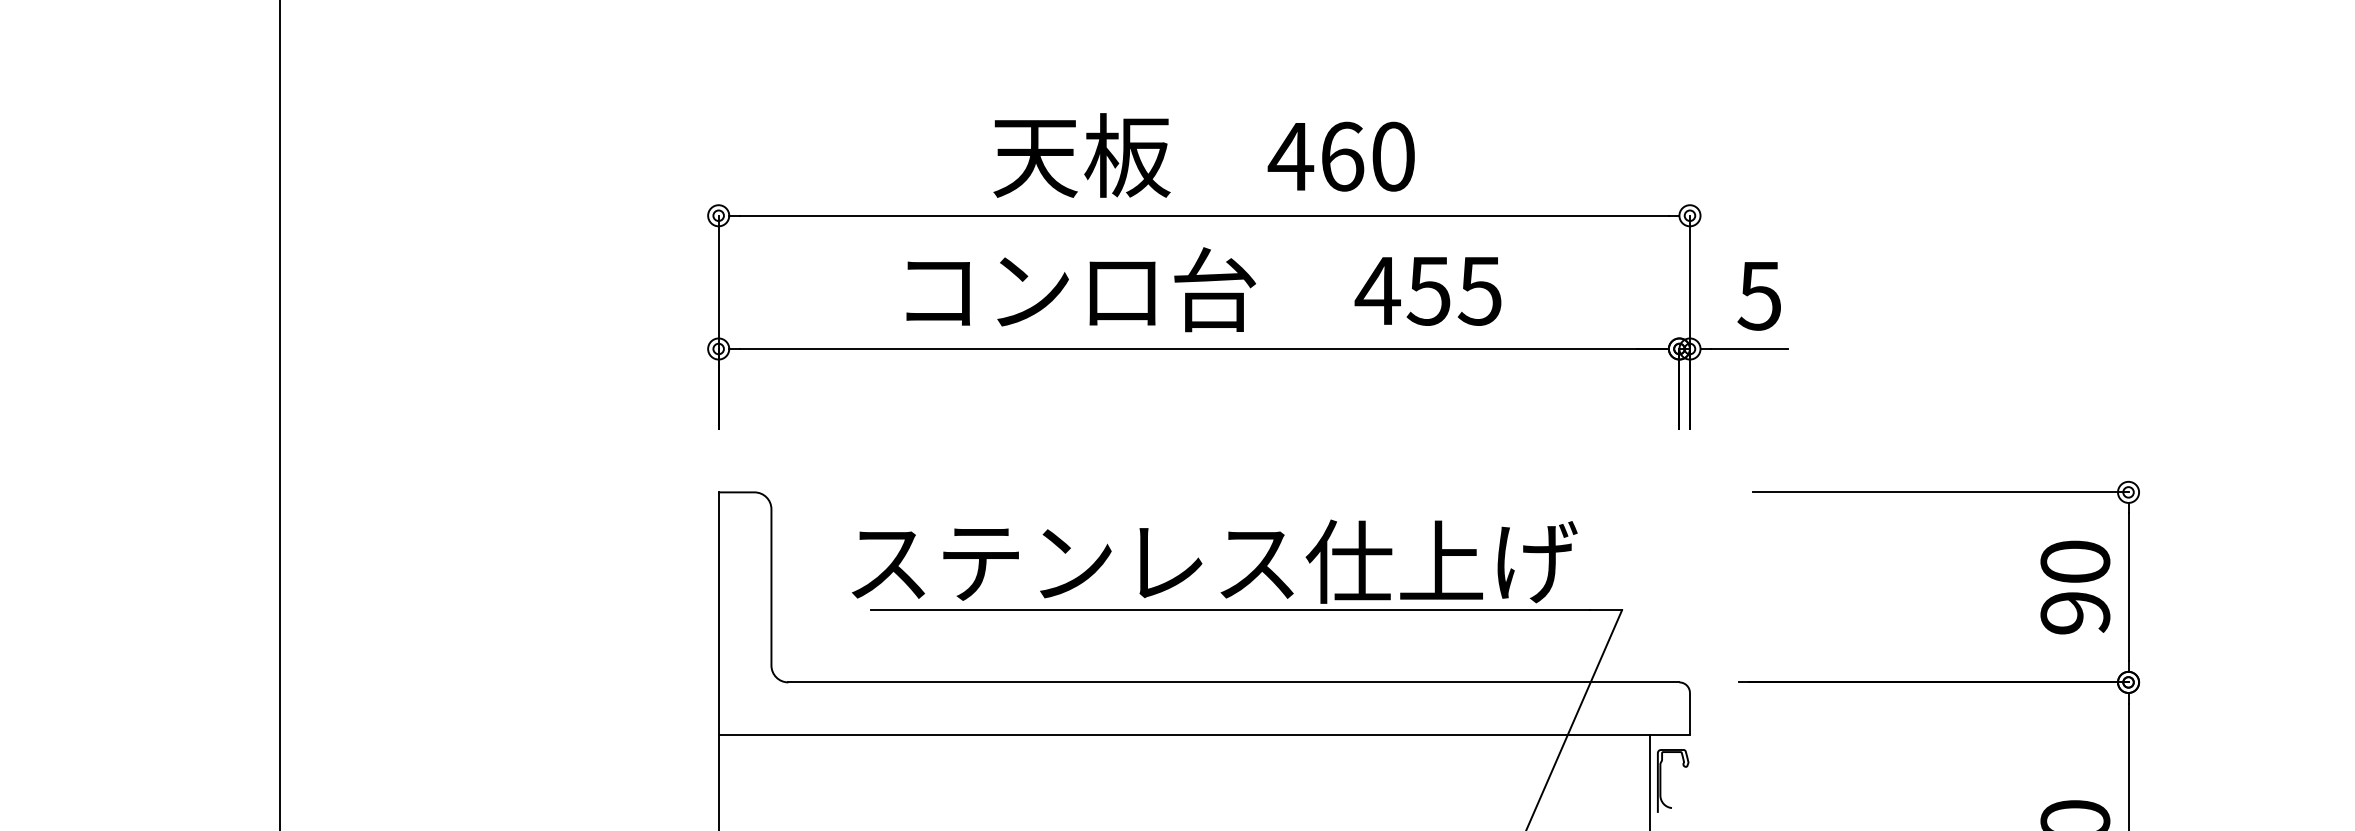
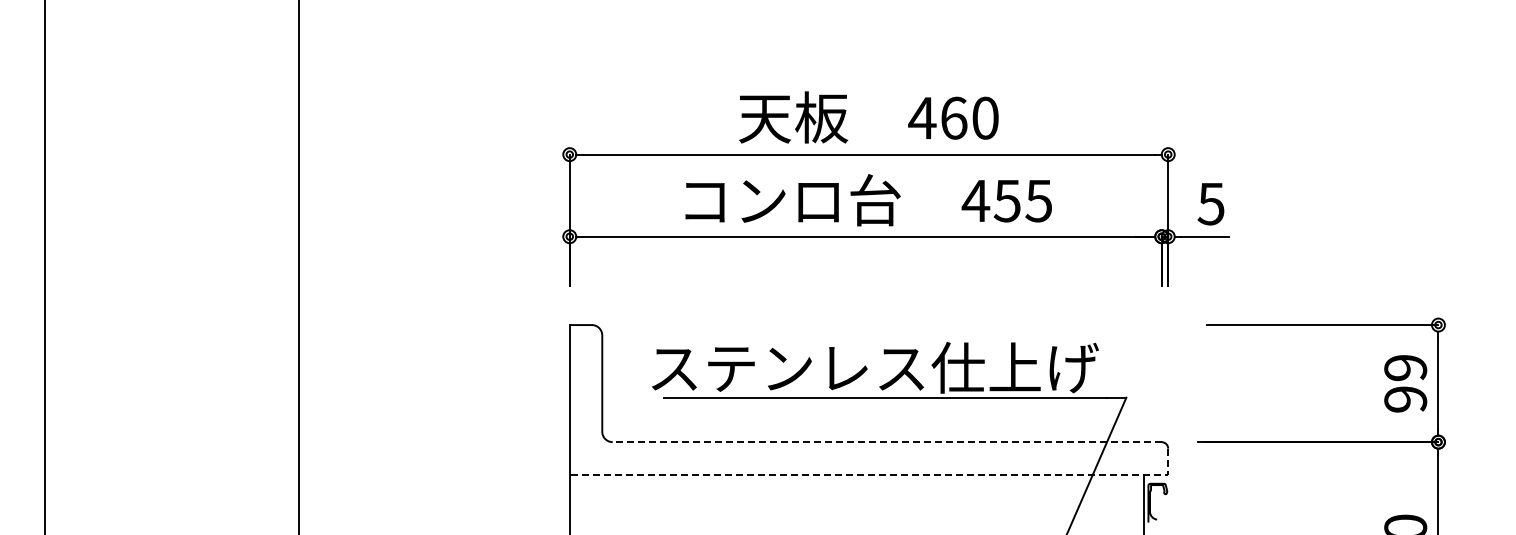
text: (2075, 561) -> (1405, 367), 90 -> 99
line: (1234, 682) -> (887, 442), solid -> dashed
line: (1226, 734) -> (882, 474), solid -> dashed

